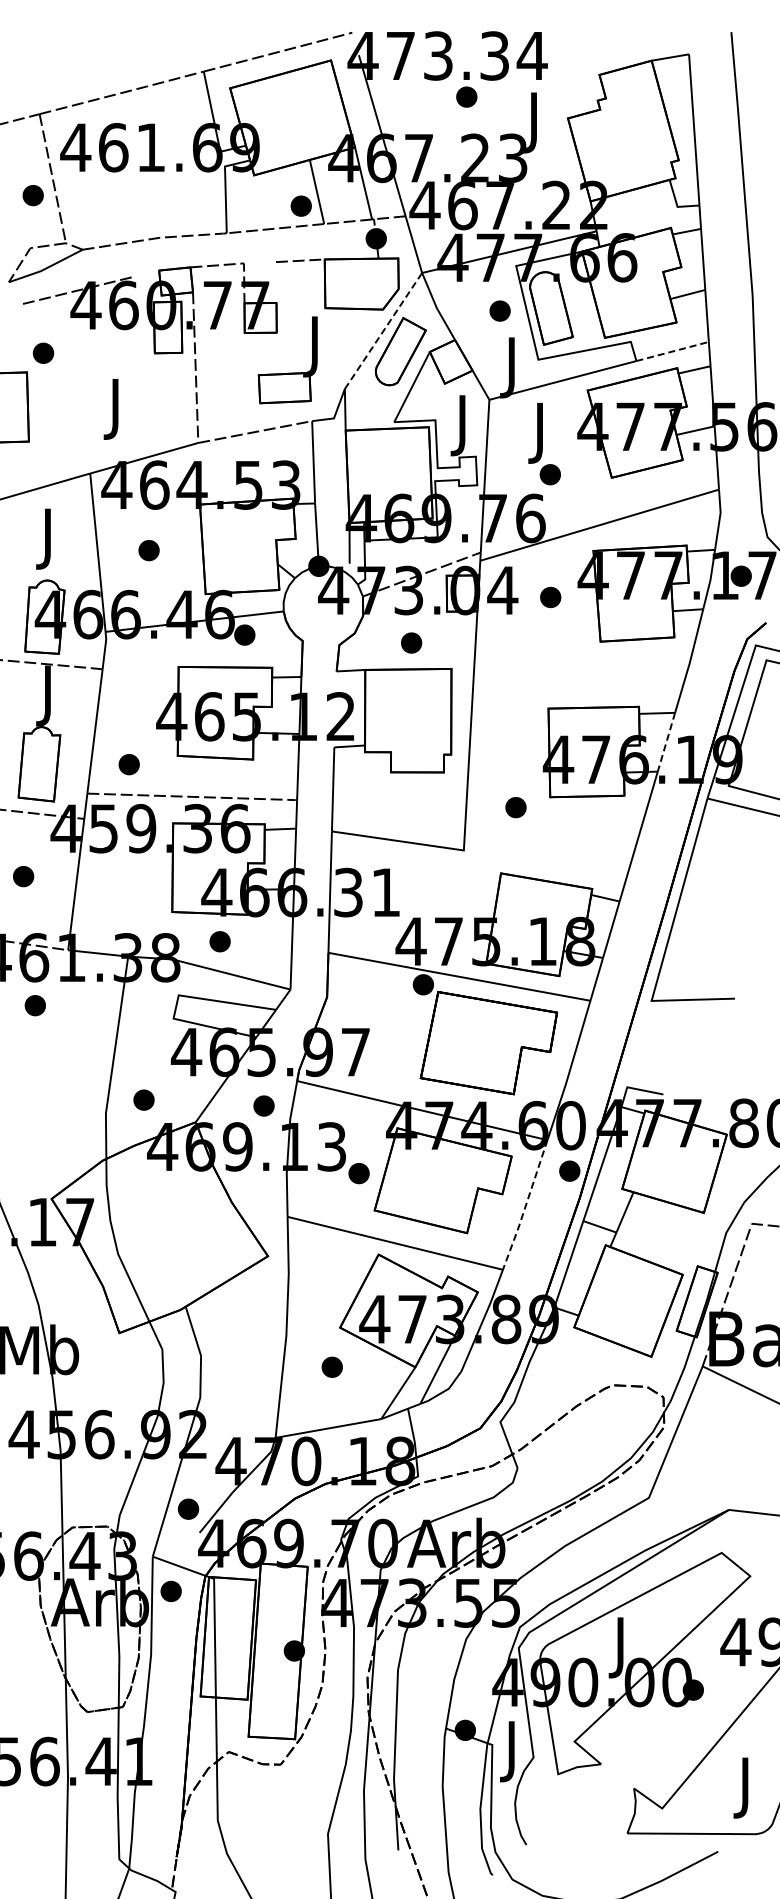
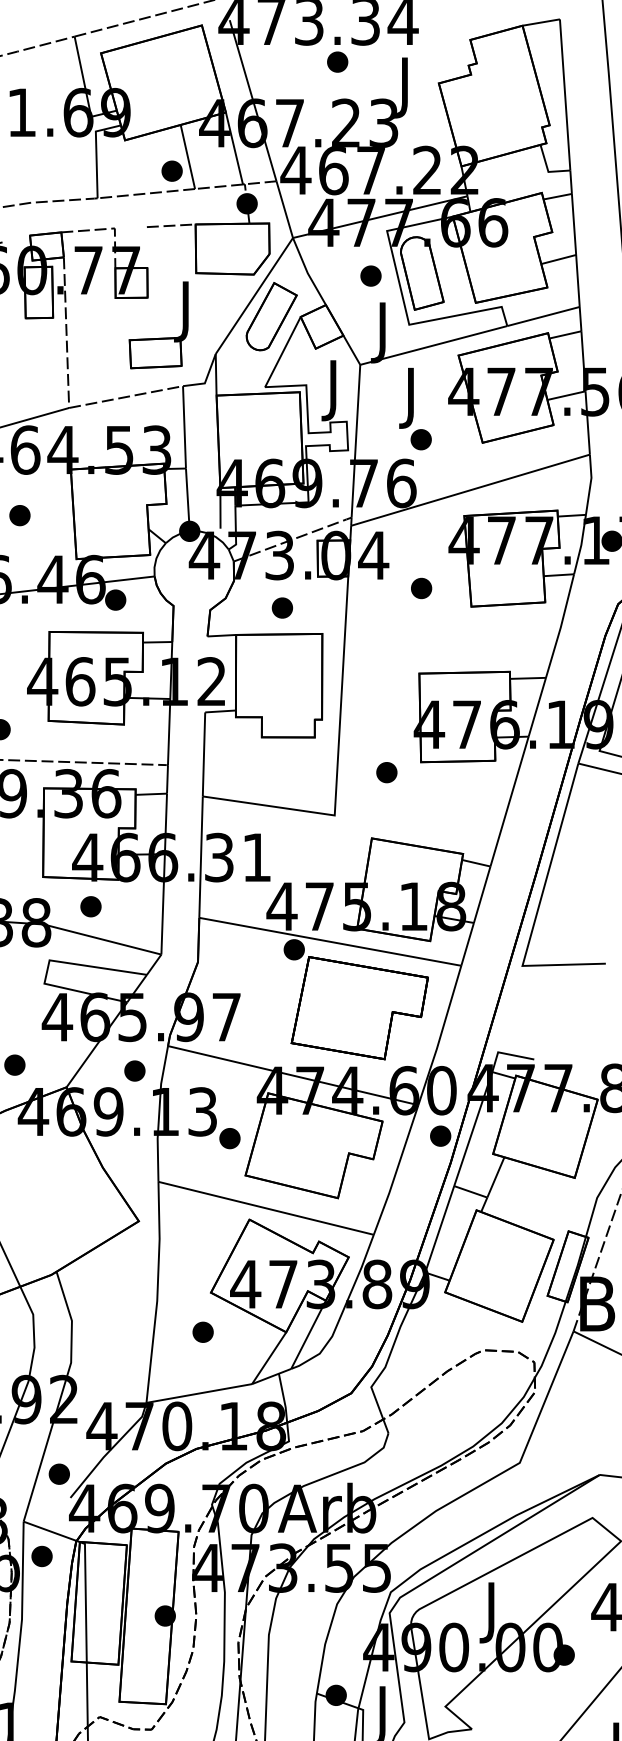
line: (383, 331) -> (254, 296), dashed -> solid
line: (673, 351) -> (544, 316), dashed -> solid
part: (550, 597) -> (421, 588), moved
line: (666, 742) -> (537, 707), dashed -> solid
line: (525, 1206) -> (396, 1171), dashed -> solid

